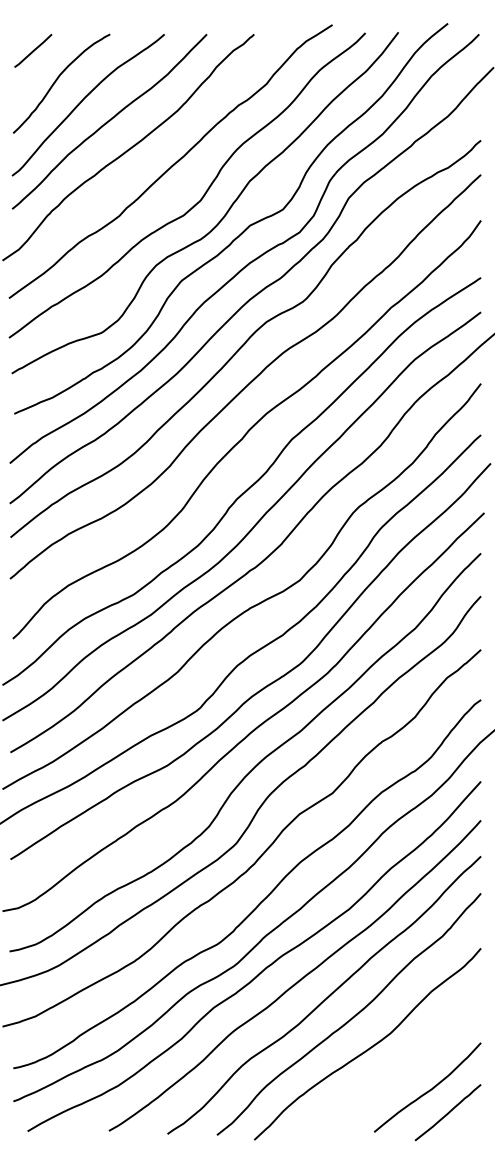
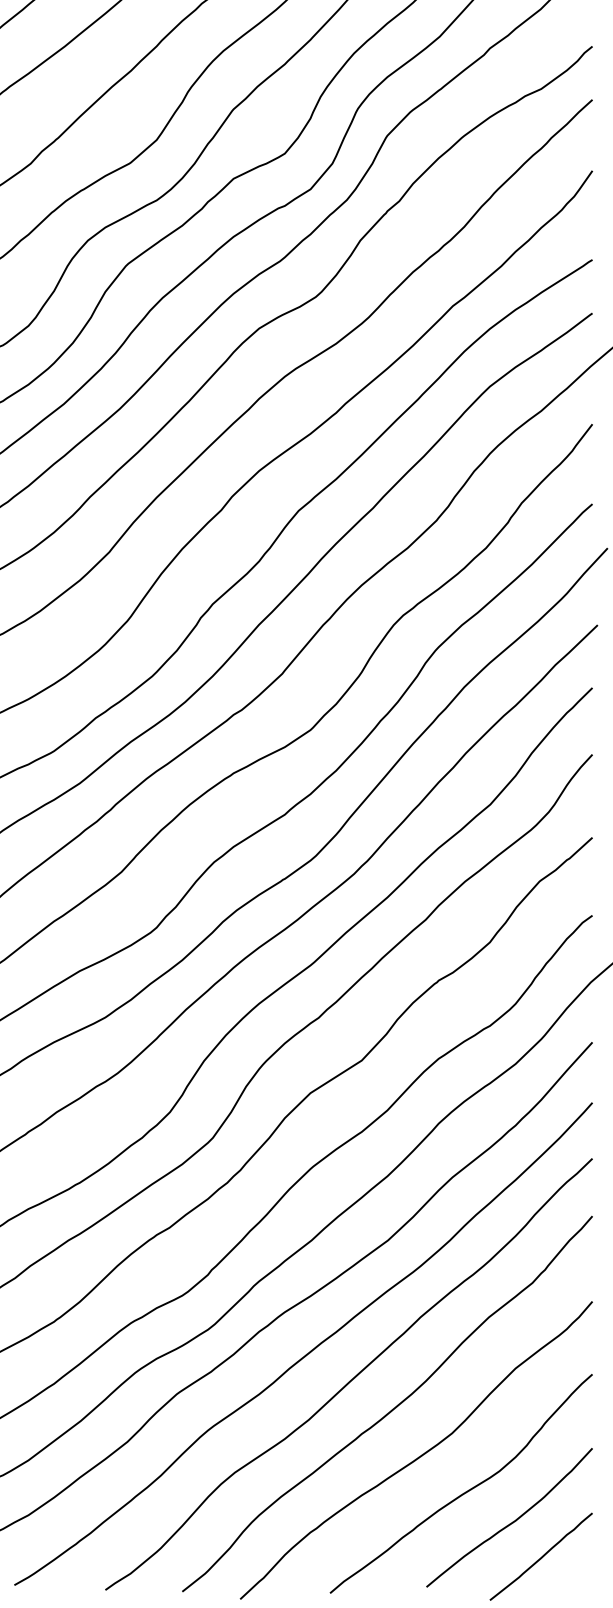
curve: (398, 1070) -> (464, 1491), added

